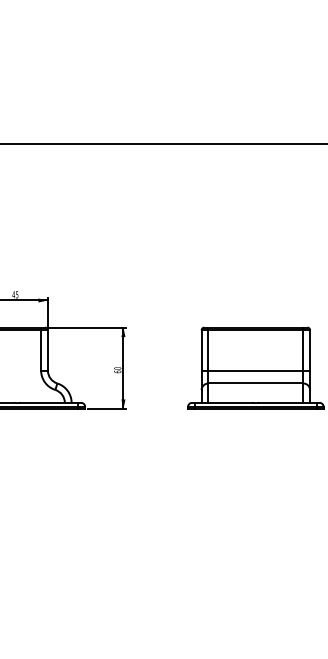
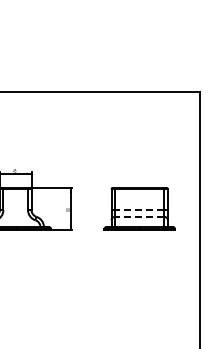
line: (255, 371) -> (139, 210), solid -> dashed
line: (255, 382) -> (139, 216), solid -> dashed

